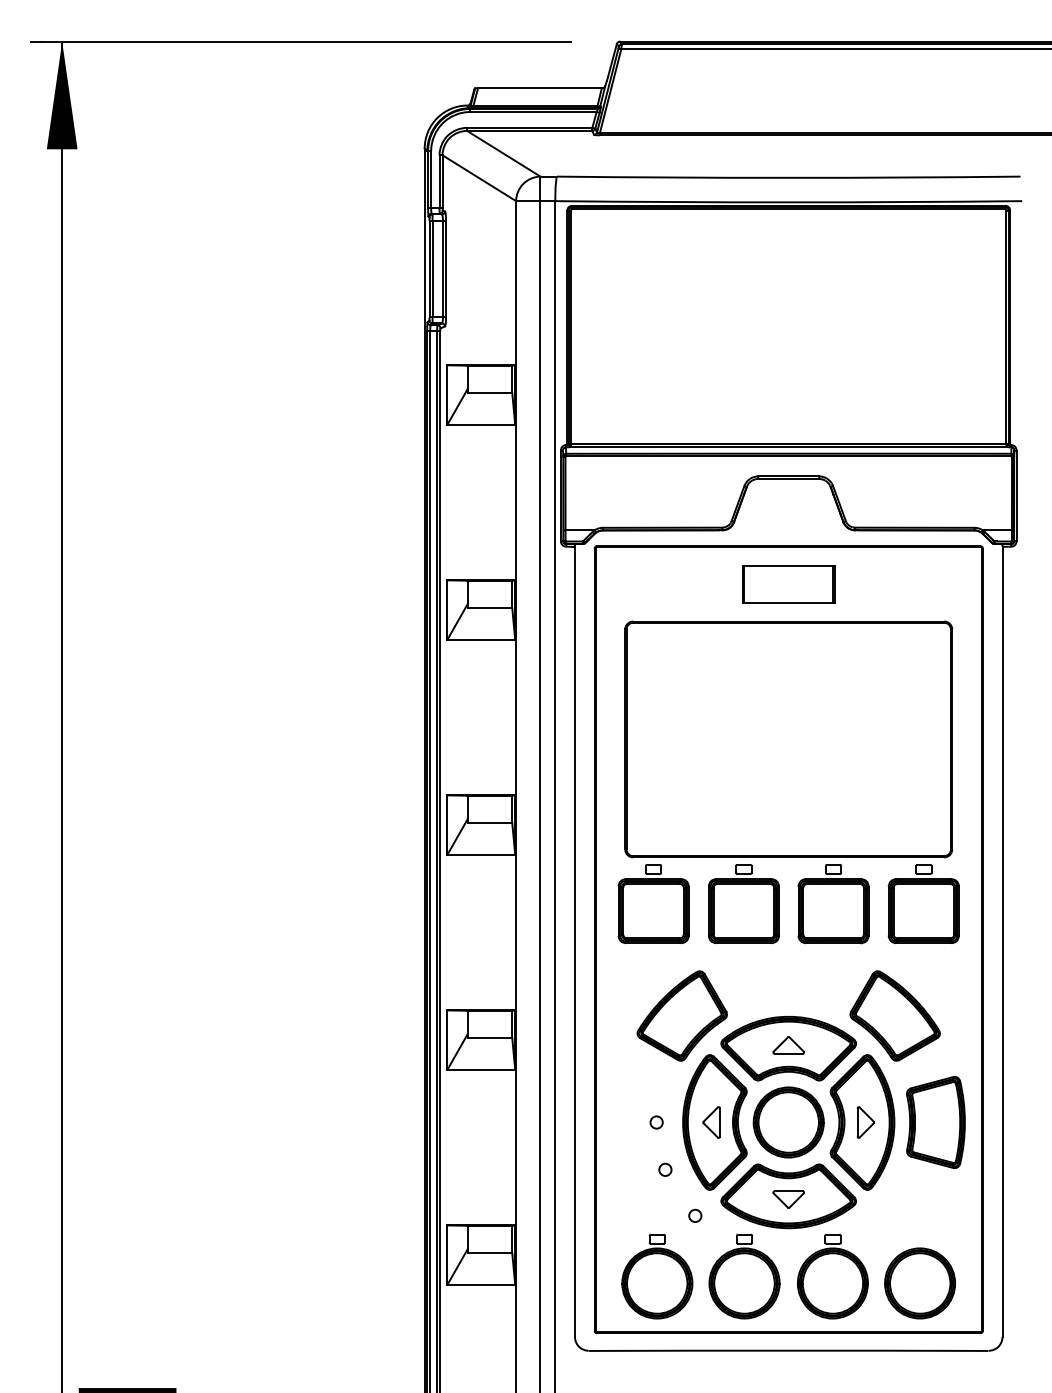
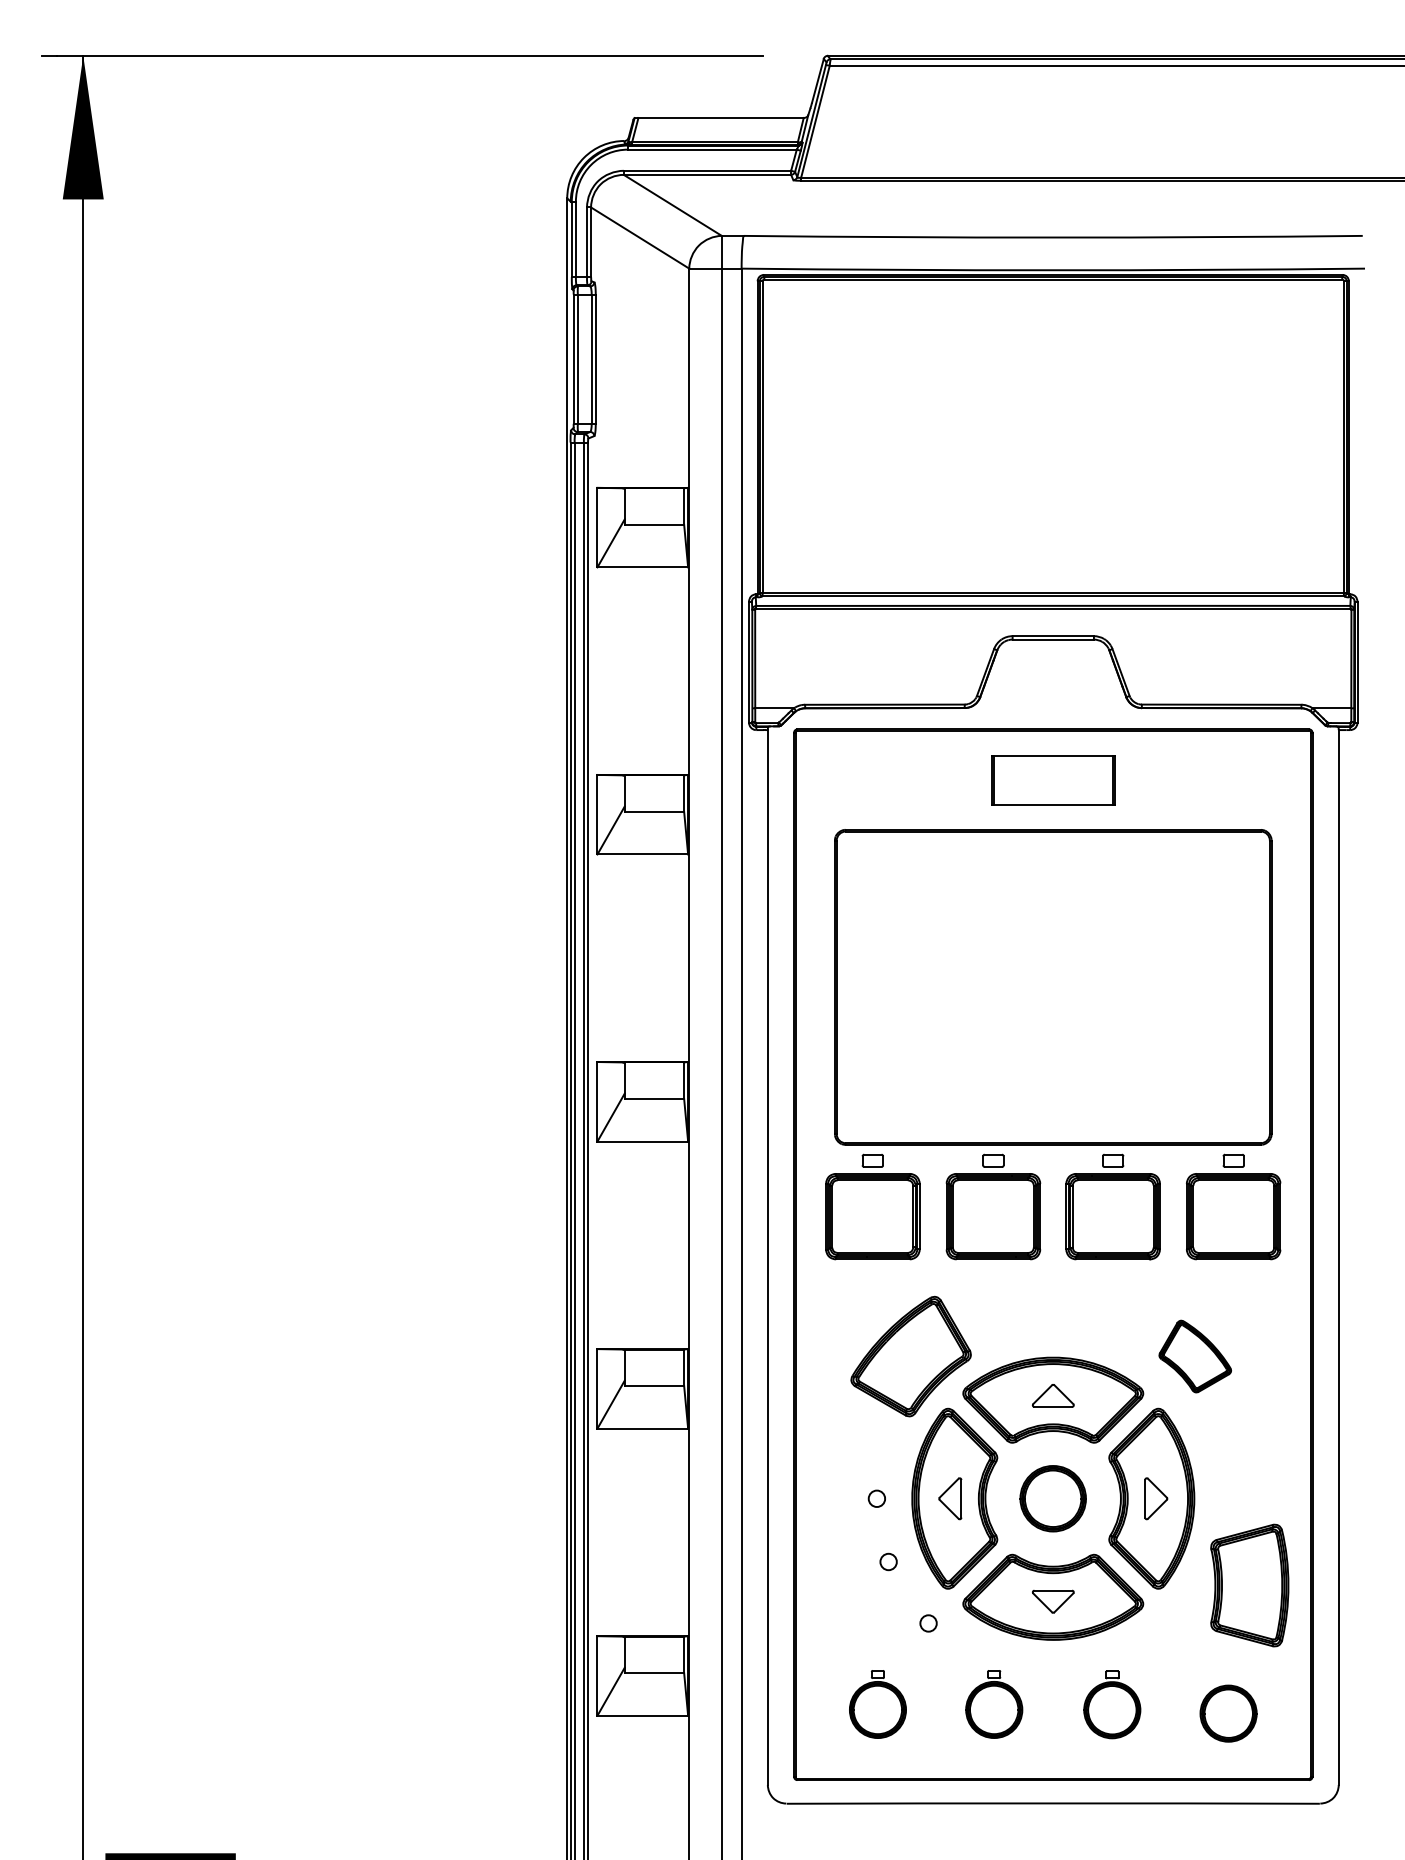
part: (894, 1015) -> (1194, 1355), size x0.6
part: (788, 1122) -> (1052, 1498), size x0.7
part: (935, 1122) -> (1249, 1585), moved
part: (657, 1276) -> (878, 1704), size x0.6
part: (744, 1276) -> (994, 1704), size x0.6
part: (832, 1276) -> (1111, 1704), size x0.6
part: (919, 1283) -> (1227, 1713), size x0.6

